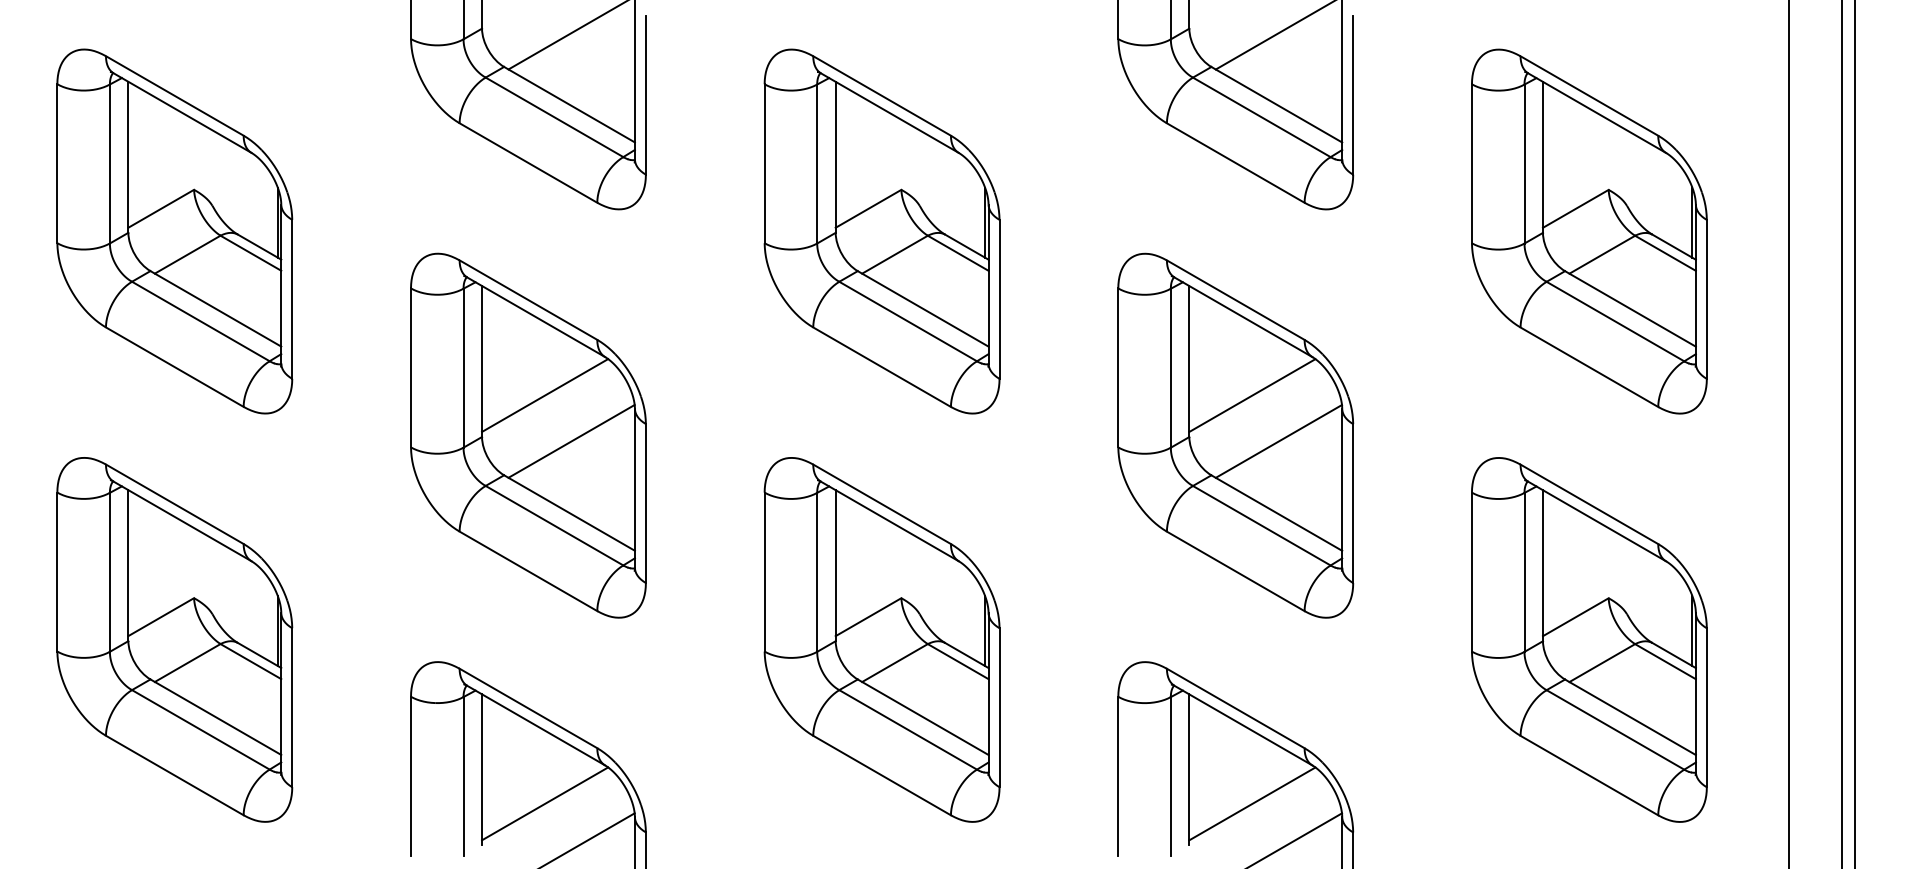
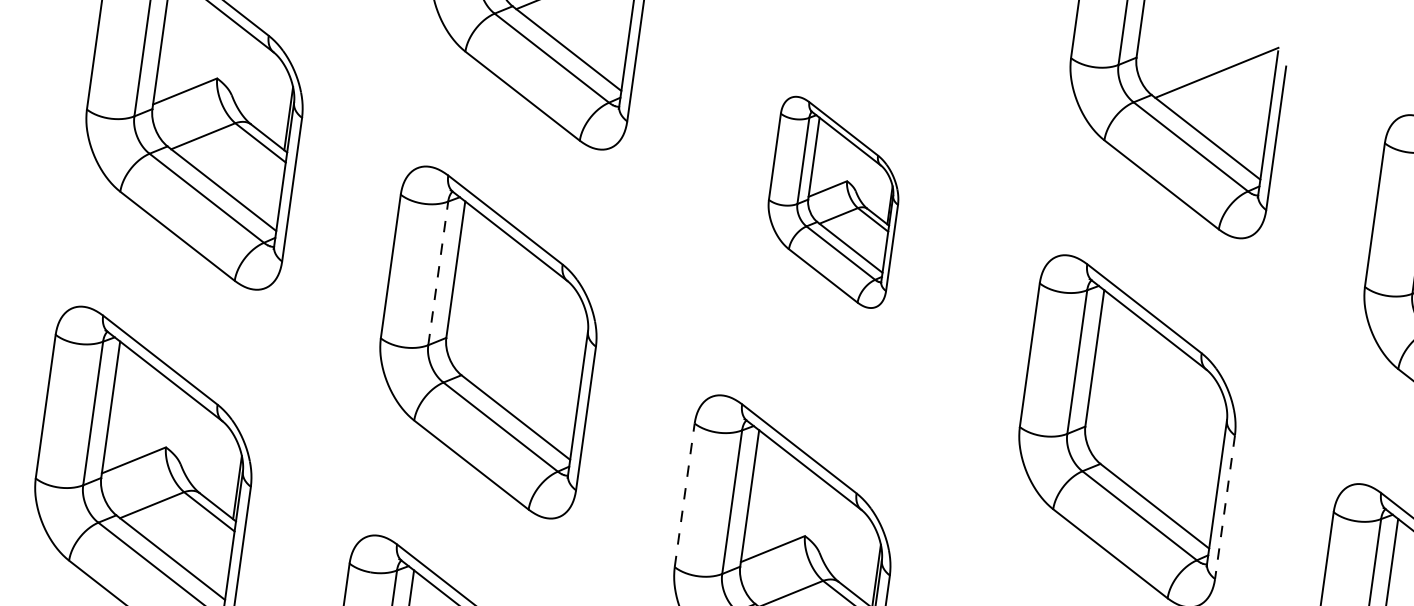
part: (881, 231) -> (832, 202), size x0.6
line: (463, 367) -> (438, 272), solid -> dashed
line: (545, 395) -> (508, 308), removed
line: (1252, 395) -> (1147, 396), removed
line: (571, 440) -> (526, 352), removed
line: (1278, 441) -> (1165, 441), removed
line: (1353, 504) -> (1225, 508), solid -> dashed
line: (764, 571) -> (684, 494), solid -> dashed

